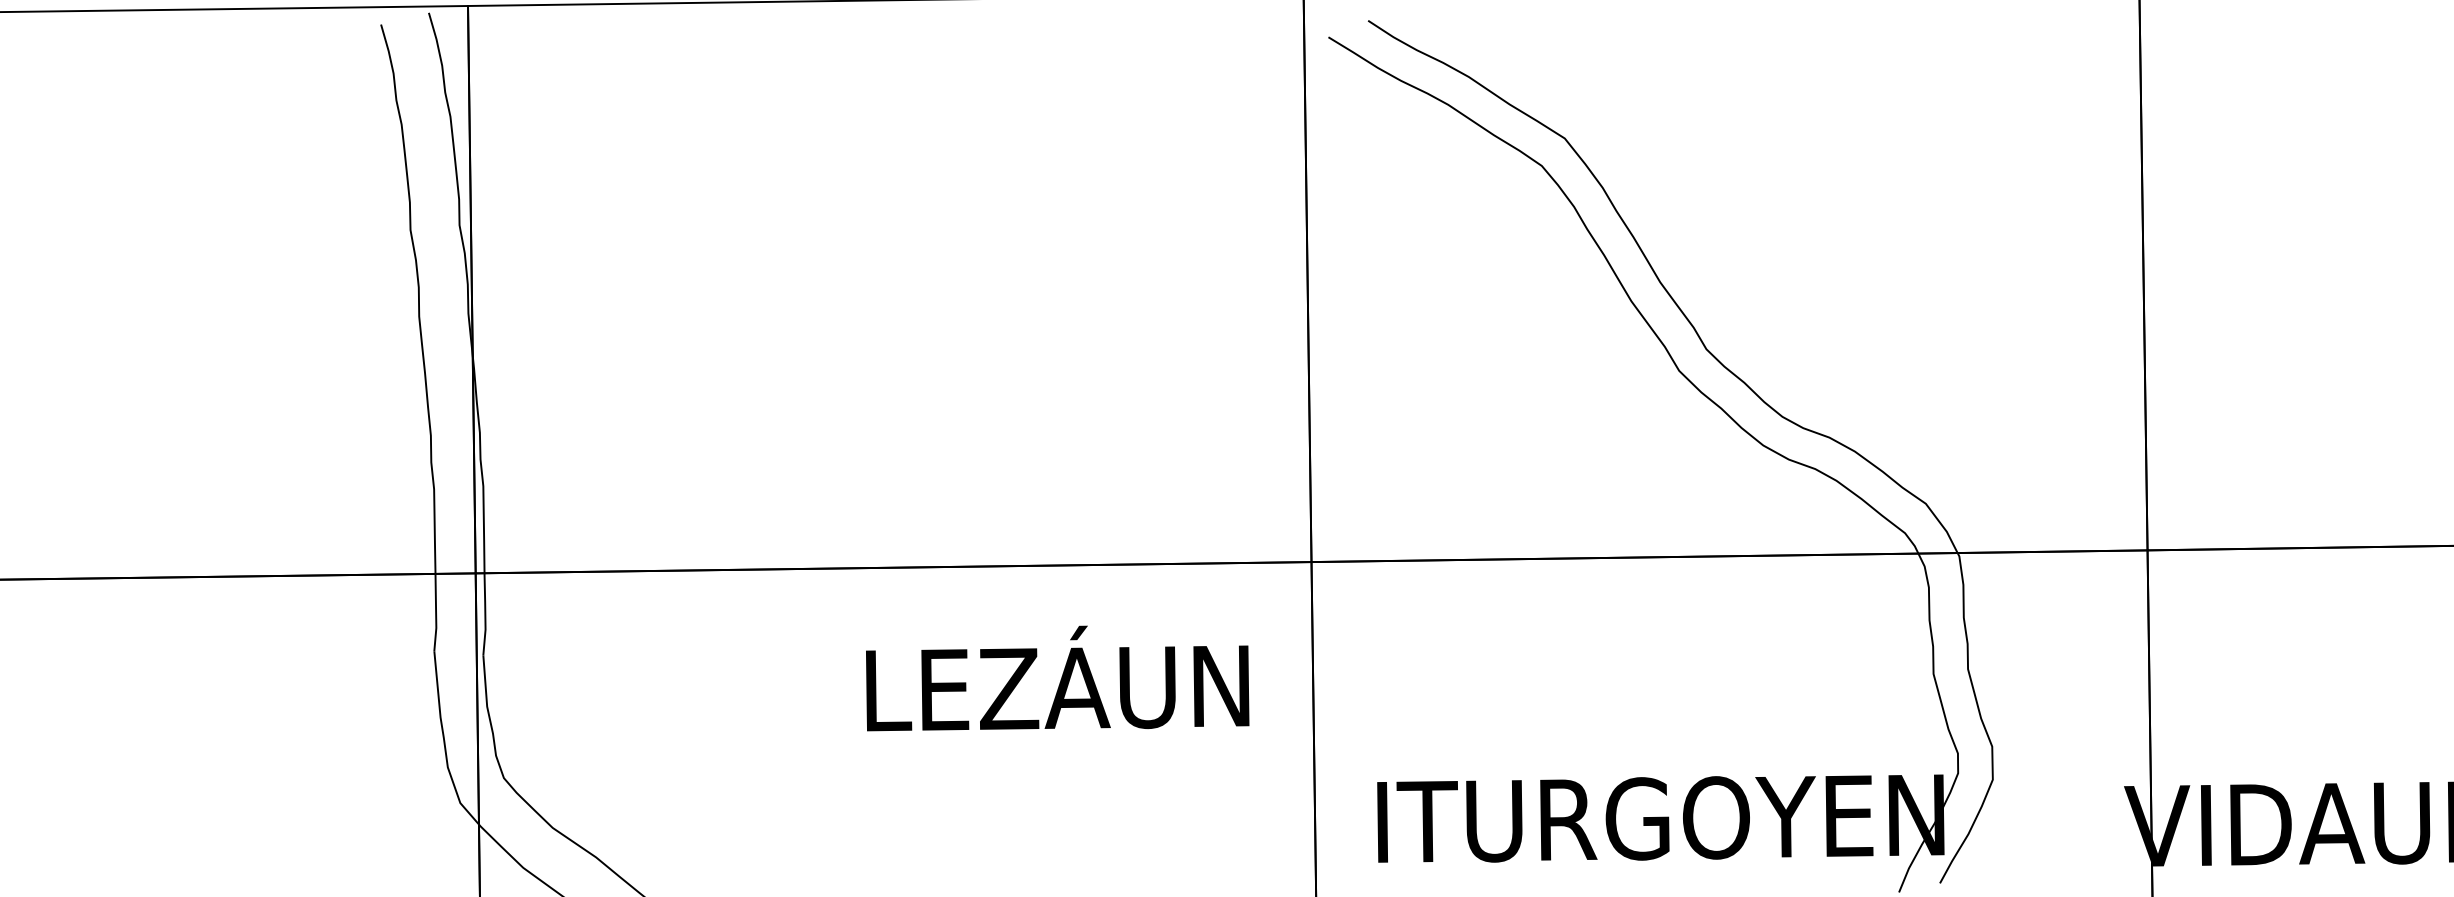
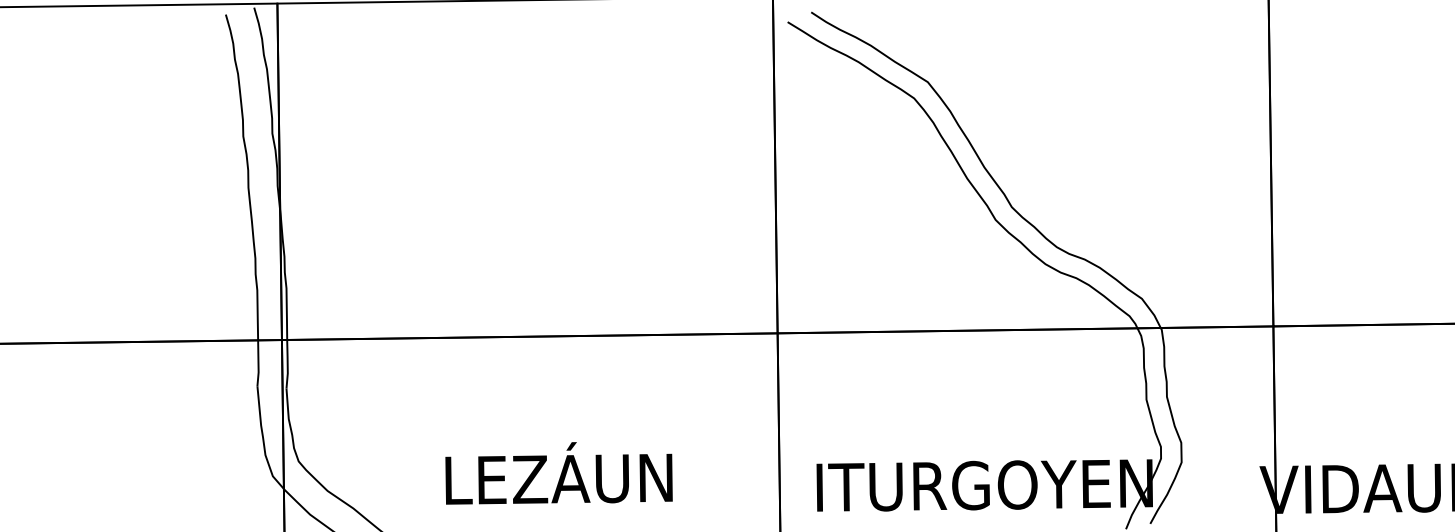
text: (1056, 678) -> (558, 473), moved

